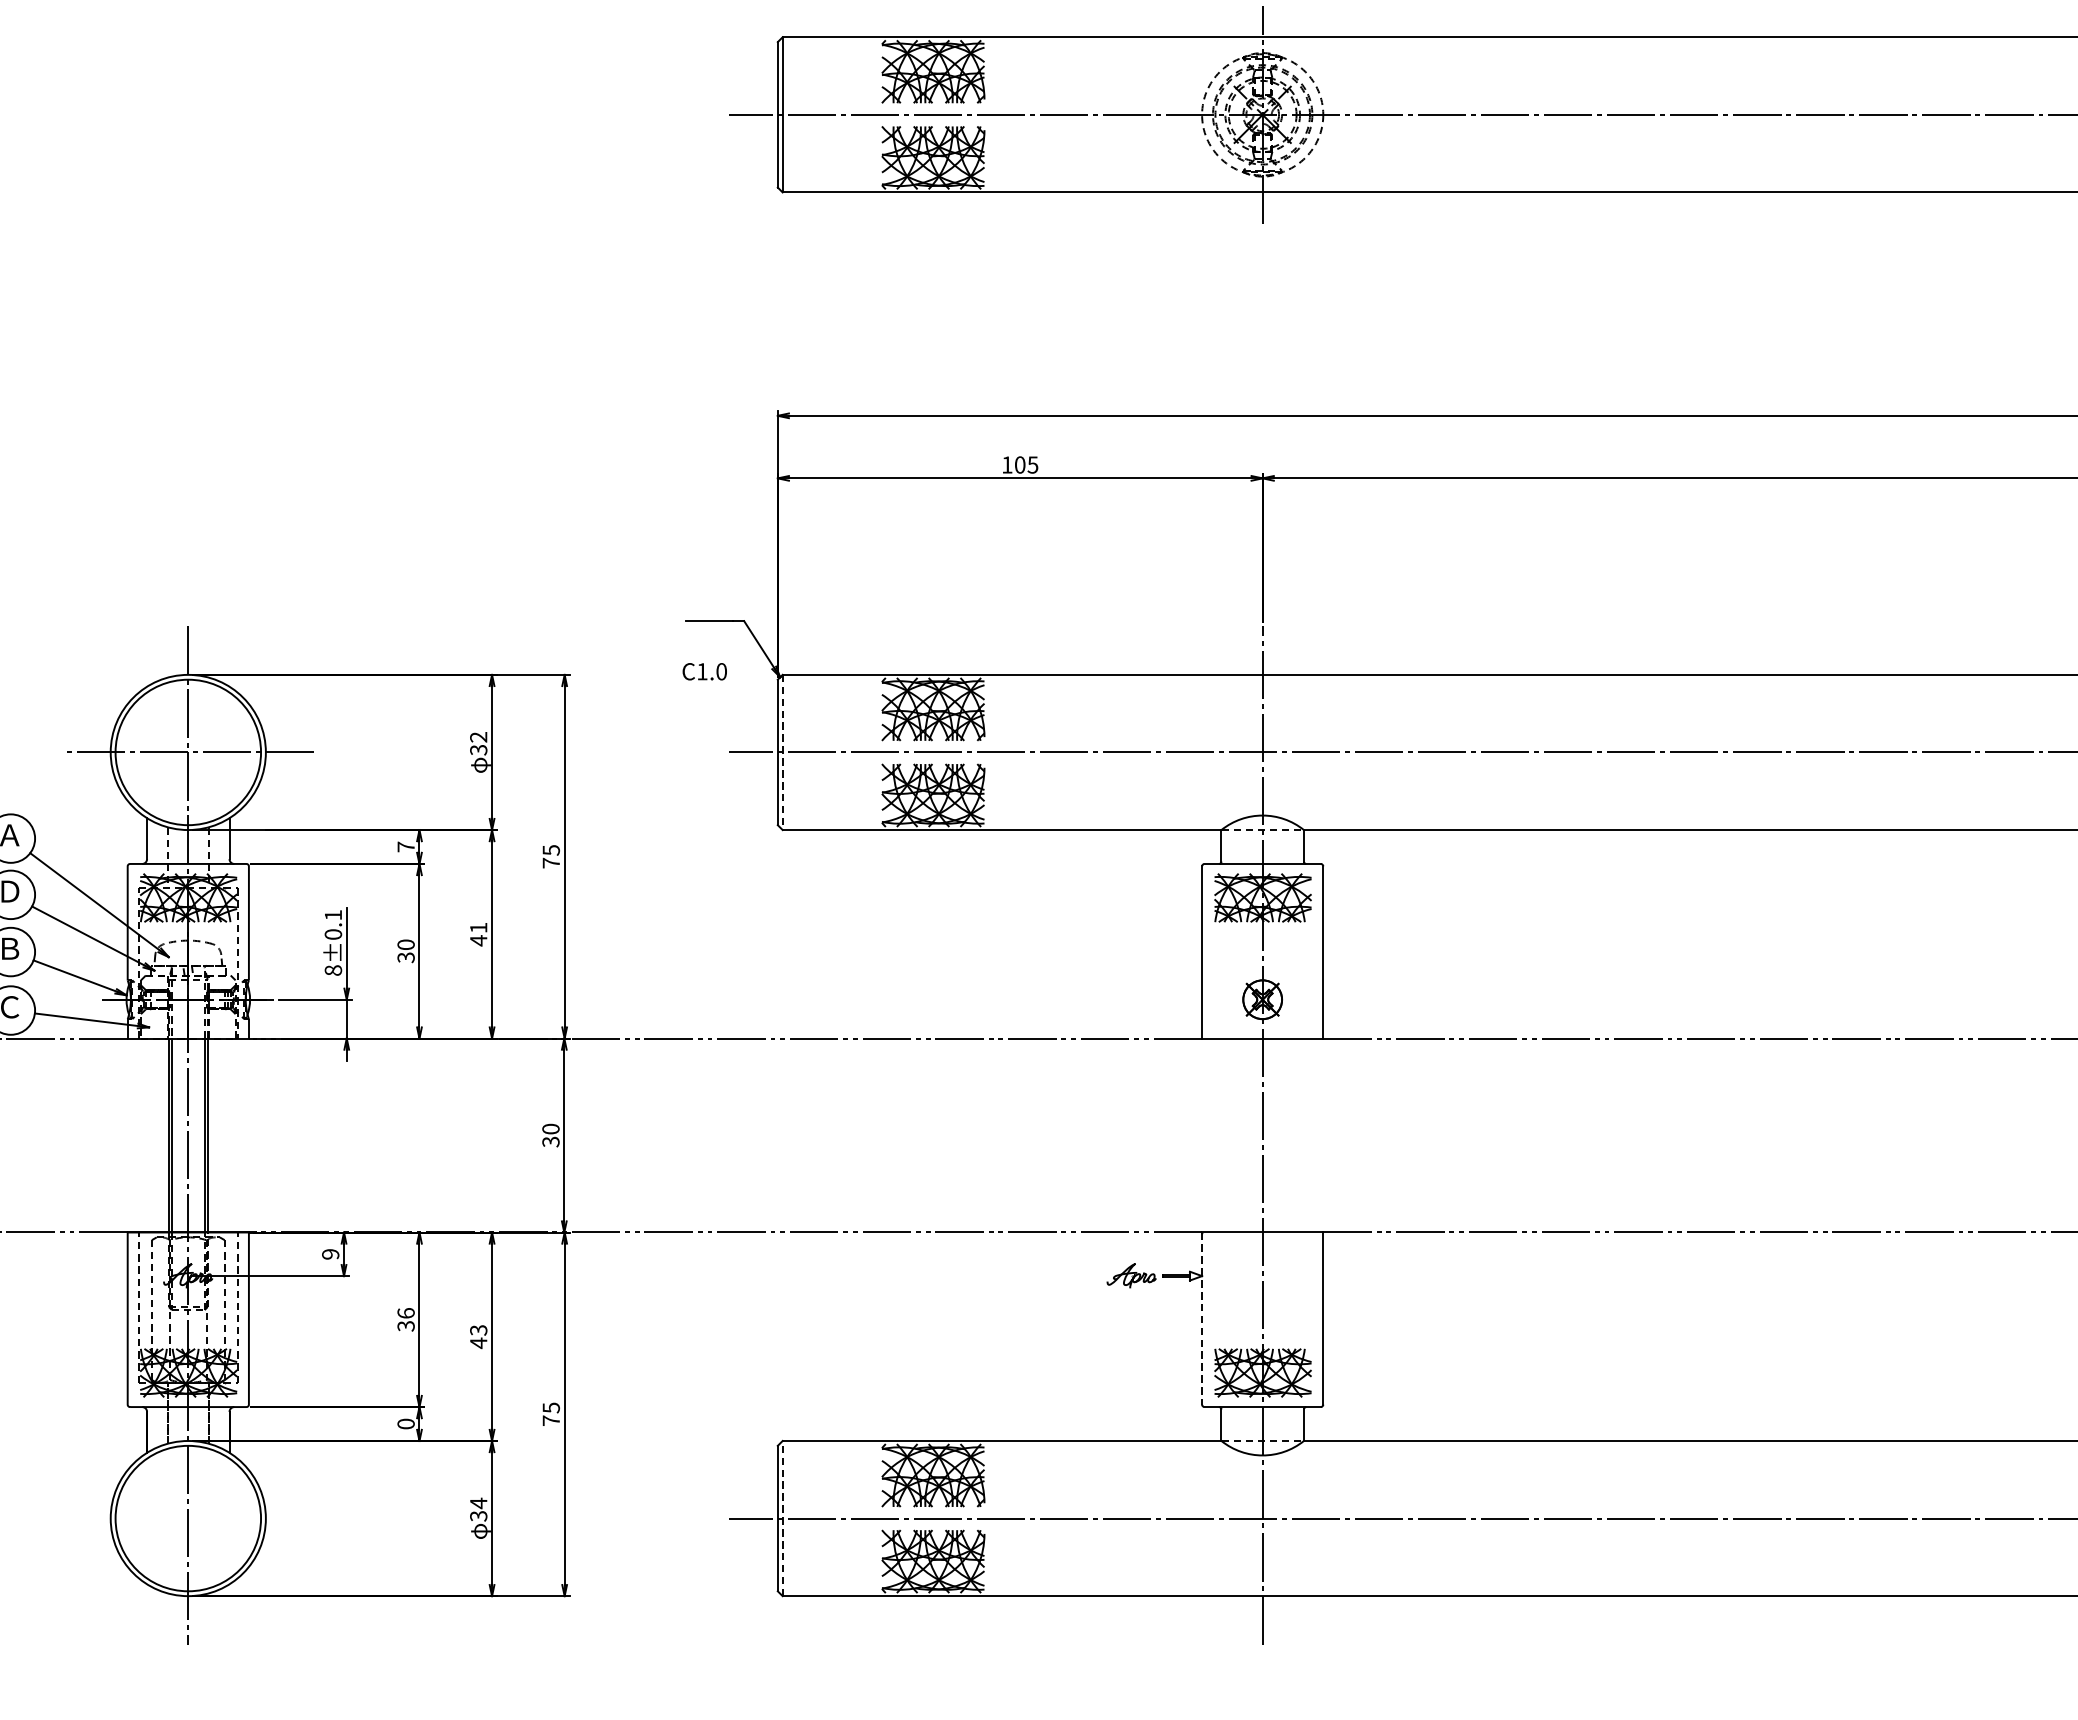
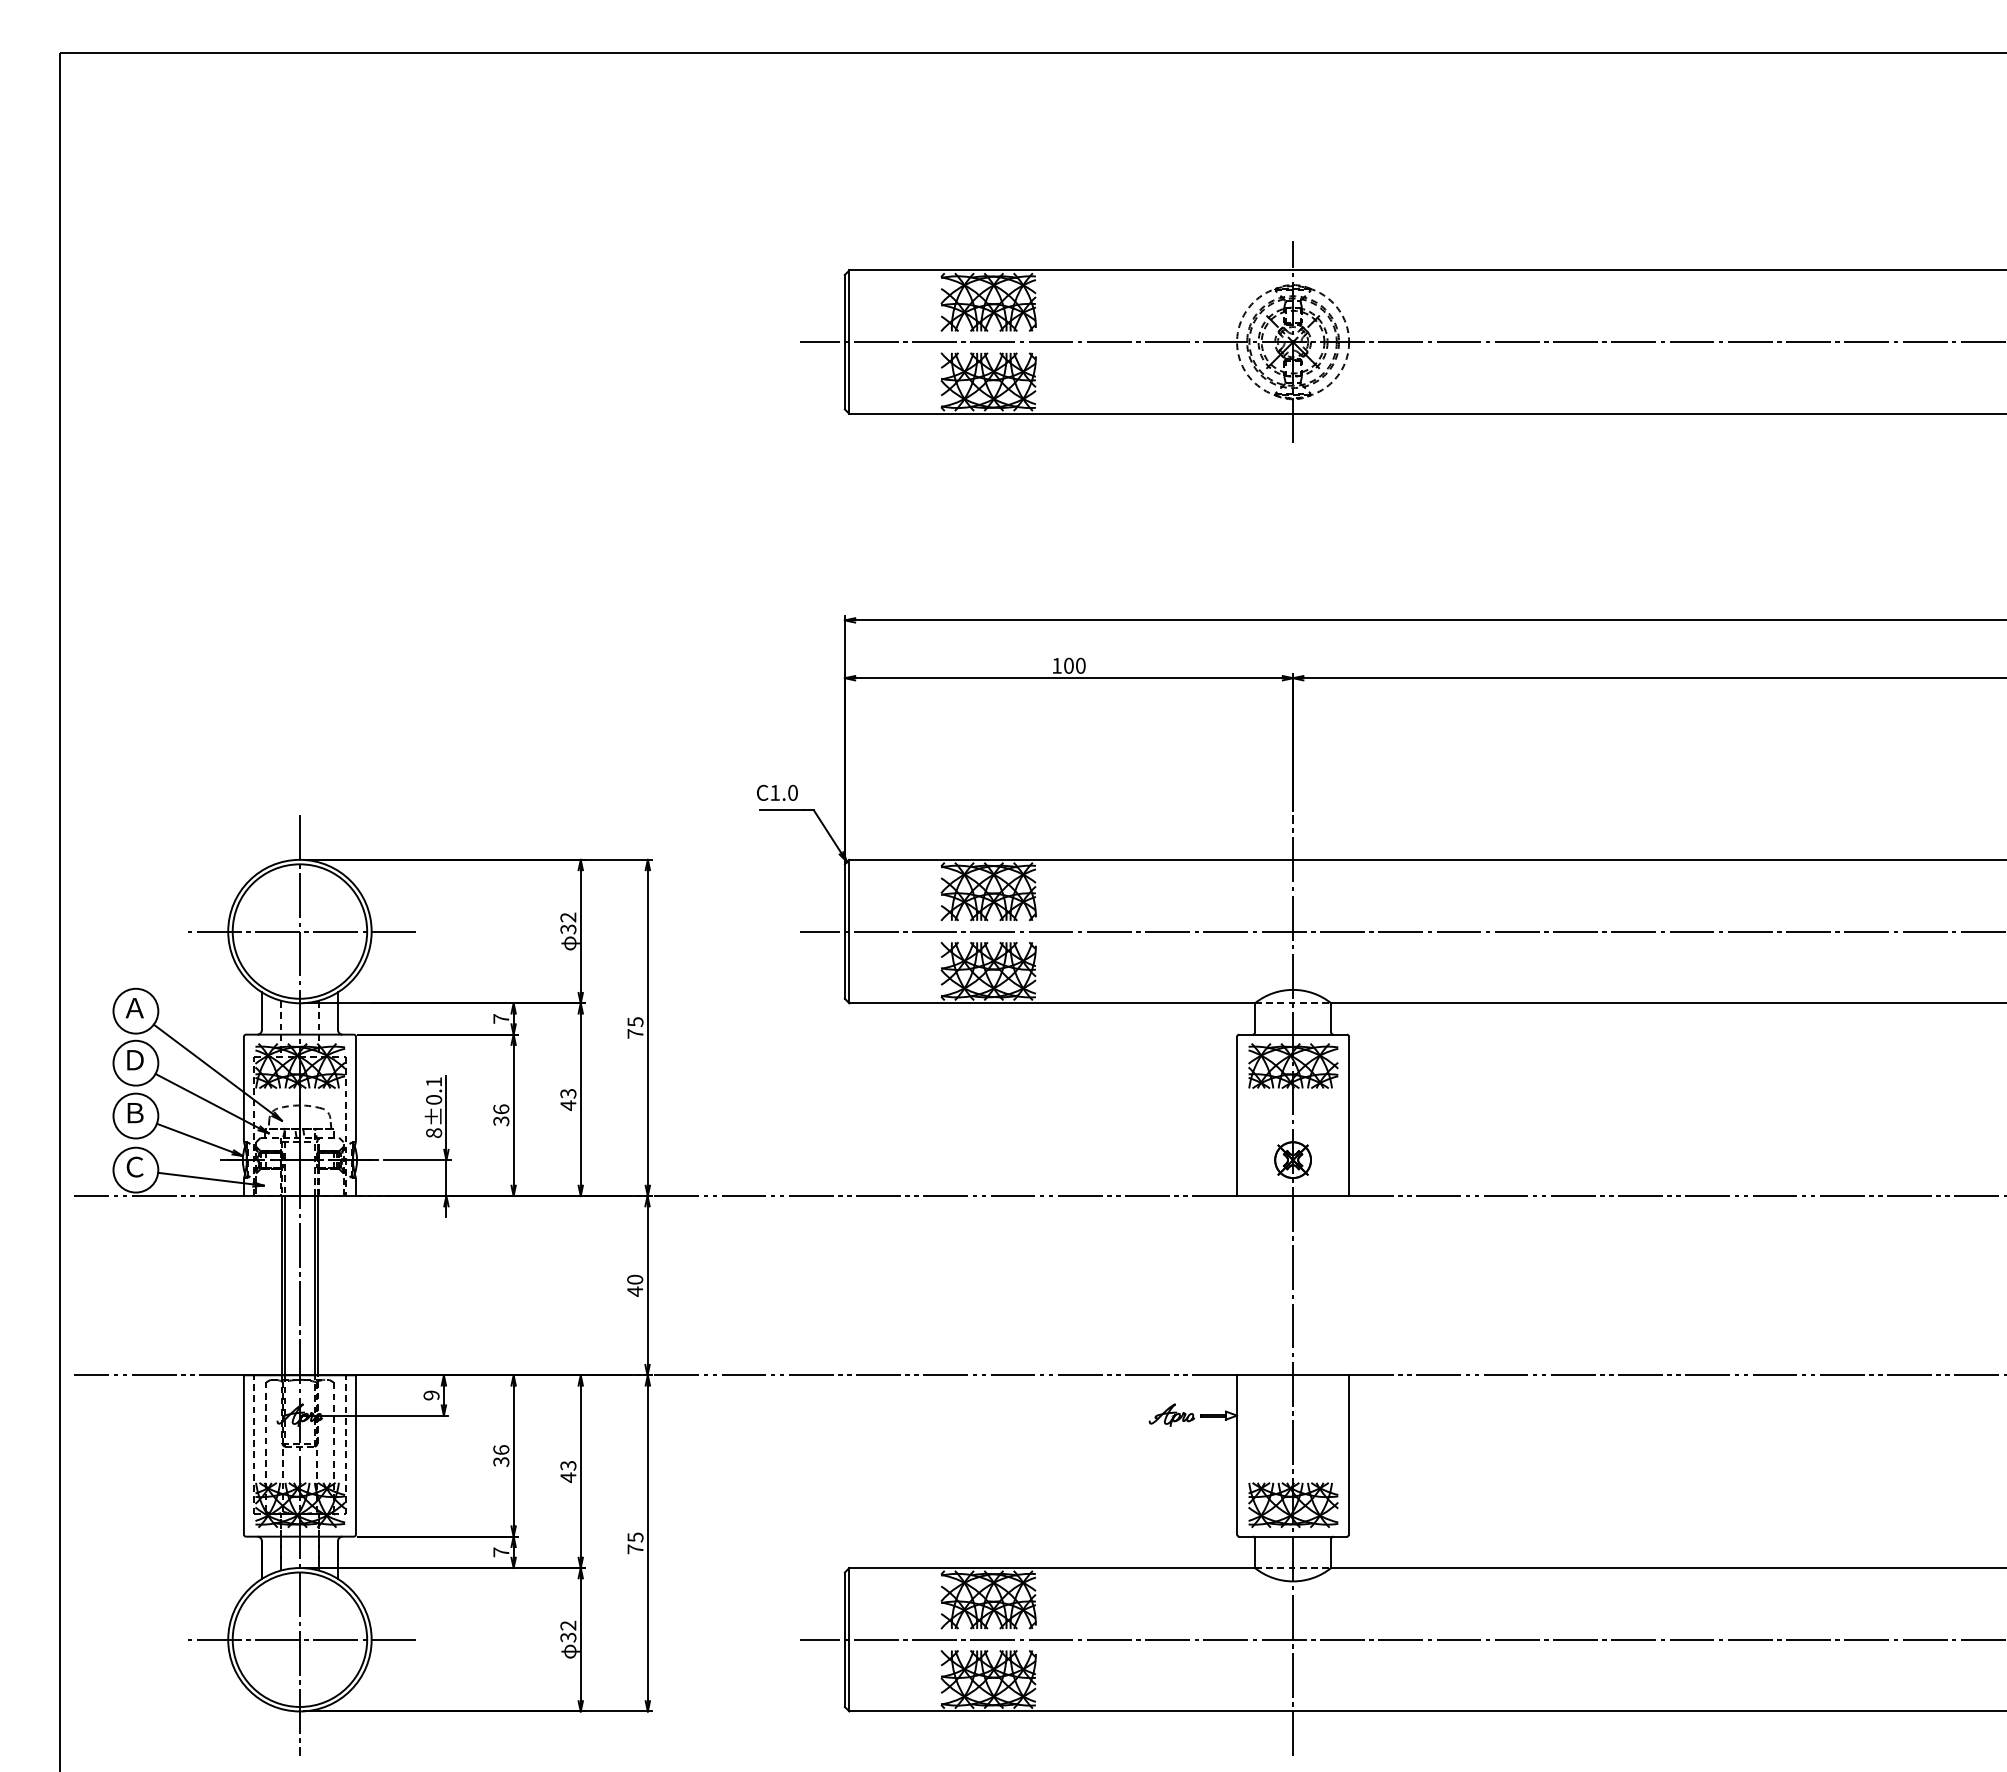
text: (1032, 464) -> (1080, 665), 105 -> 100
text: (704, 671) -> (777, 792), moved
line: (782, 752) -> (849, 931), dashed -> solid
text: (478, 927) -> (568, 1093), 41 -> 43
text: (406, 944) -> (501, 1109), 30 -> 36
text: (551, 1141) -> (635, 1291), 30 -> 40
line: (1202, 1318) -> (1237, 1454), dashed -> solid
text: (406, 1424) -> (501, 1552), 0 -> 7
text: (478, 1503) -> (568, 1625), 34 -> 32
line: (187, 1518) -> (299, 1639), added
line: (782, 1518) -> (849, 1639), dashed -> solid

